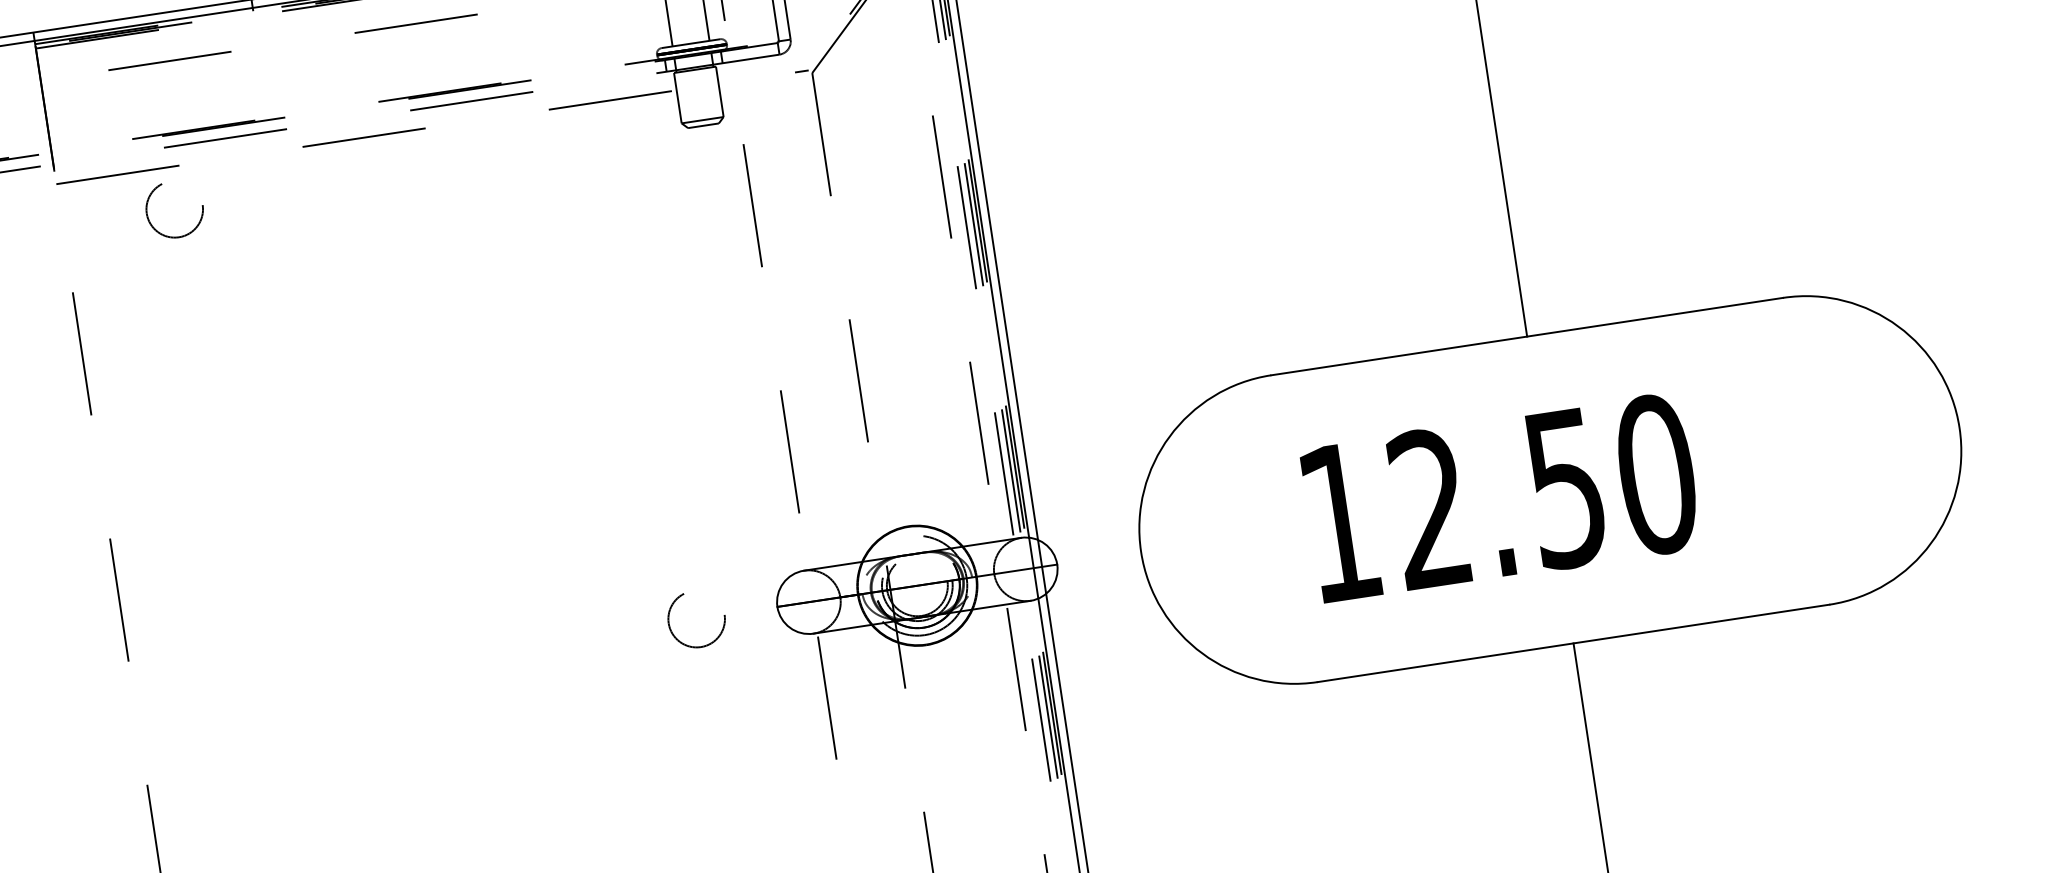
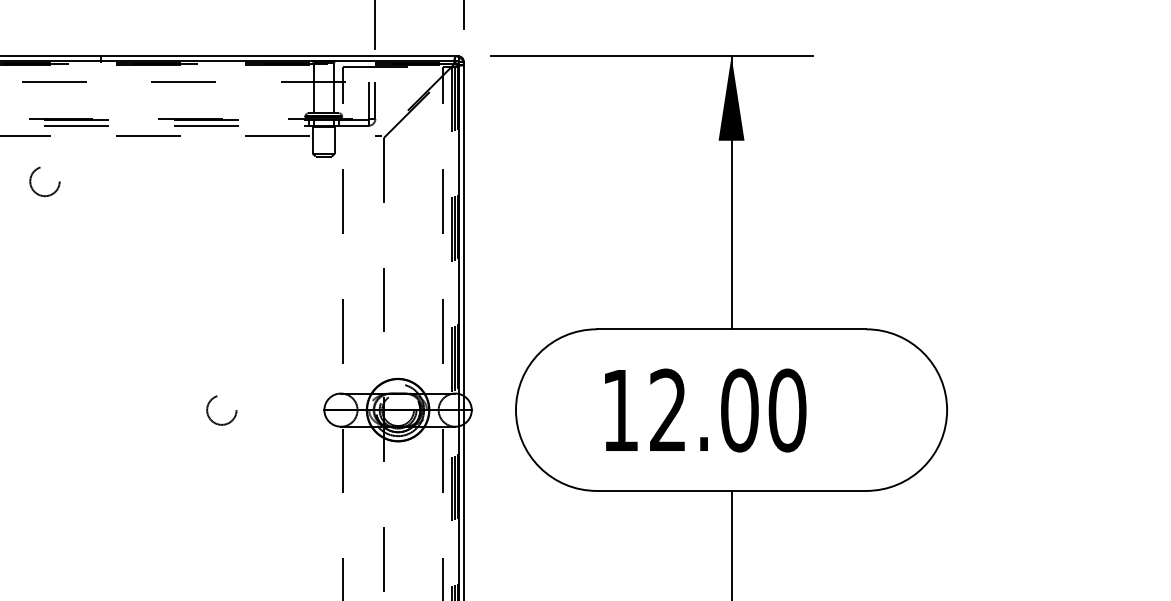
circle: (173, 209) -> (44, 181), moved
text: (1565, 488) -> (739, 410), 12.50 -> 12.00
circle: (696, 619) -> (221, 410), moved

